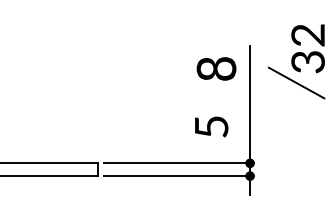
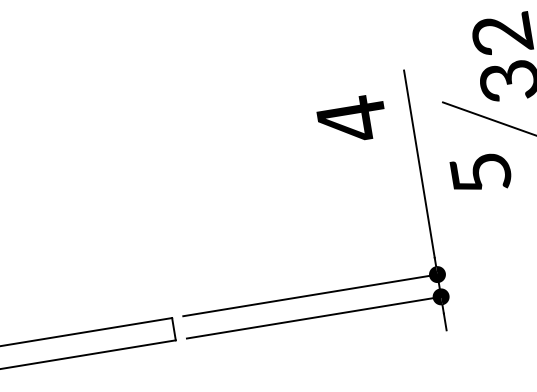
text: (216, 68) -> (351, 118), 8 -> 4
text: (211, 126) -> (480, 172), moved

